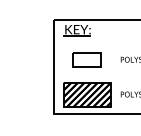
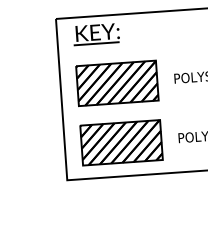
part: (87, 59) -> (117, 82), size x1.67

